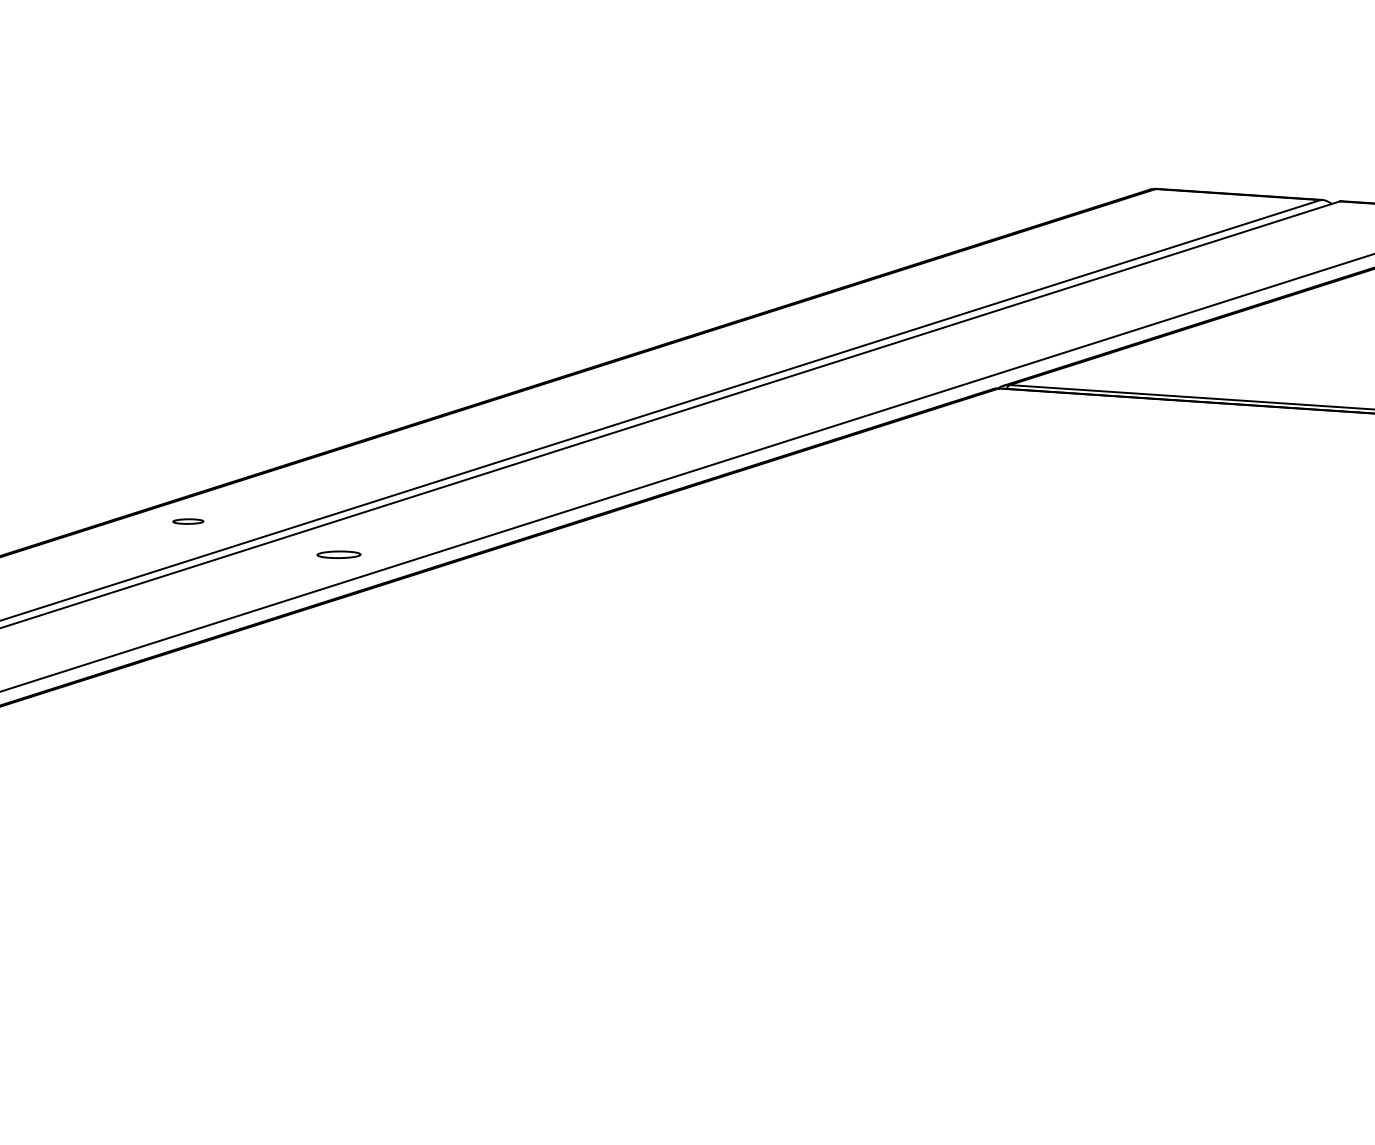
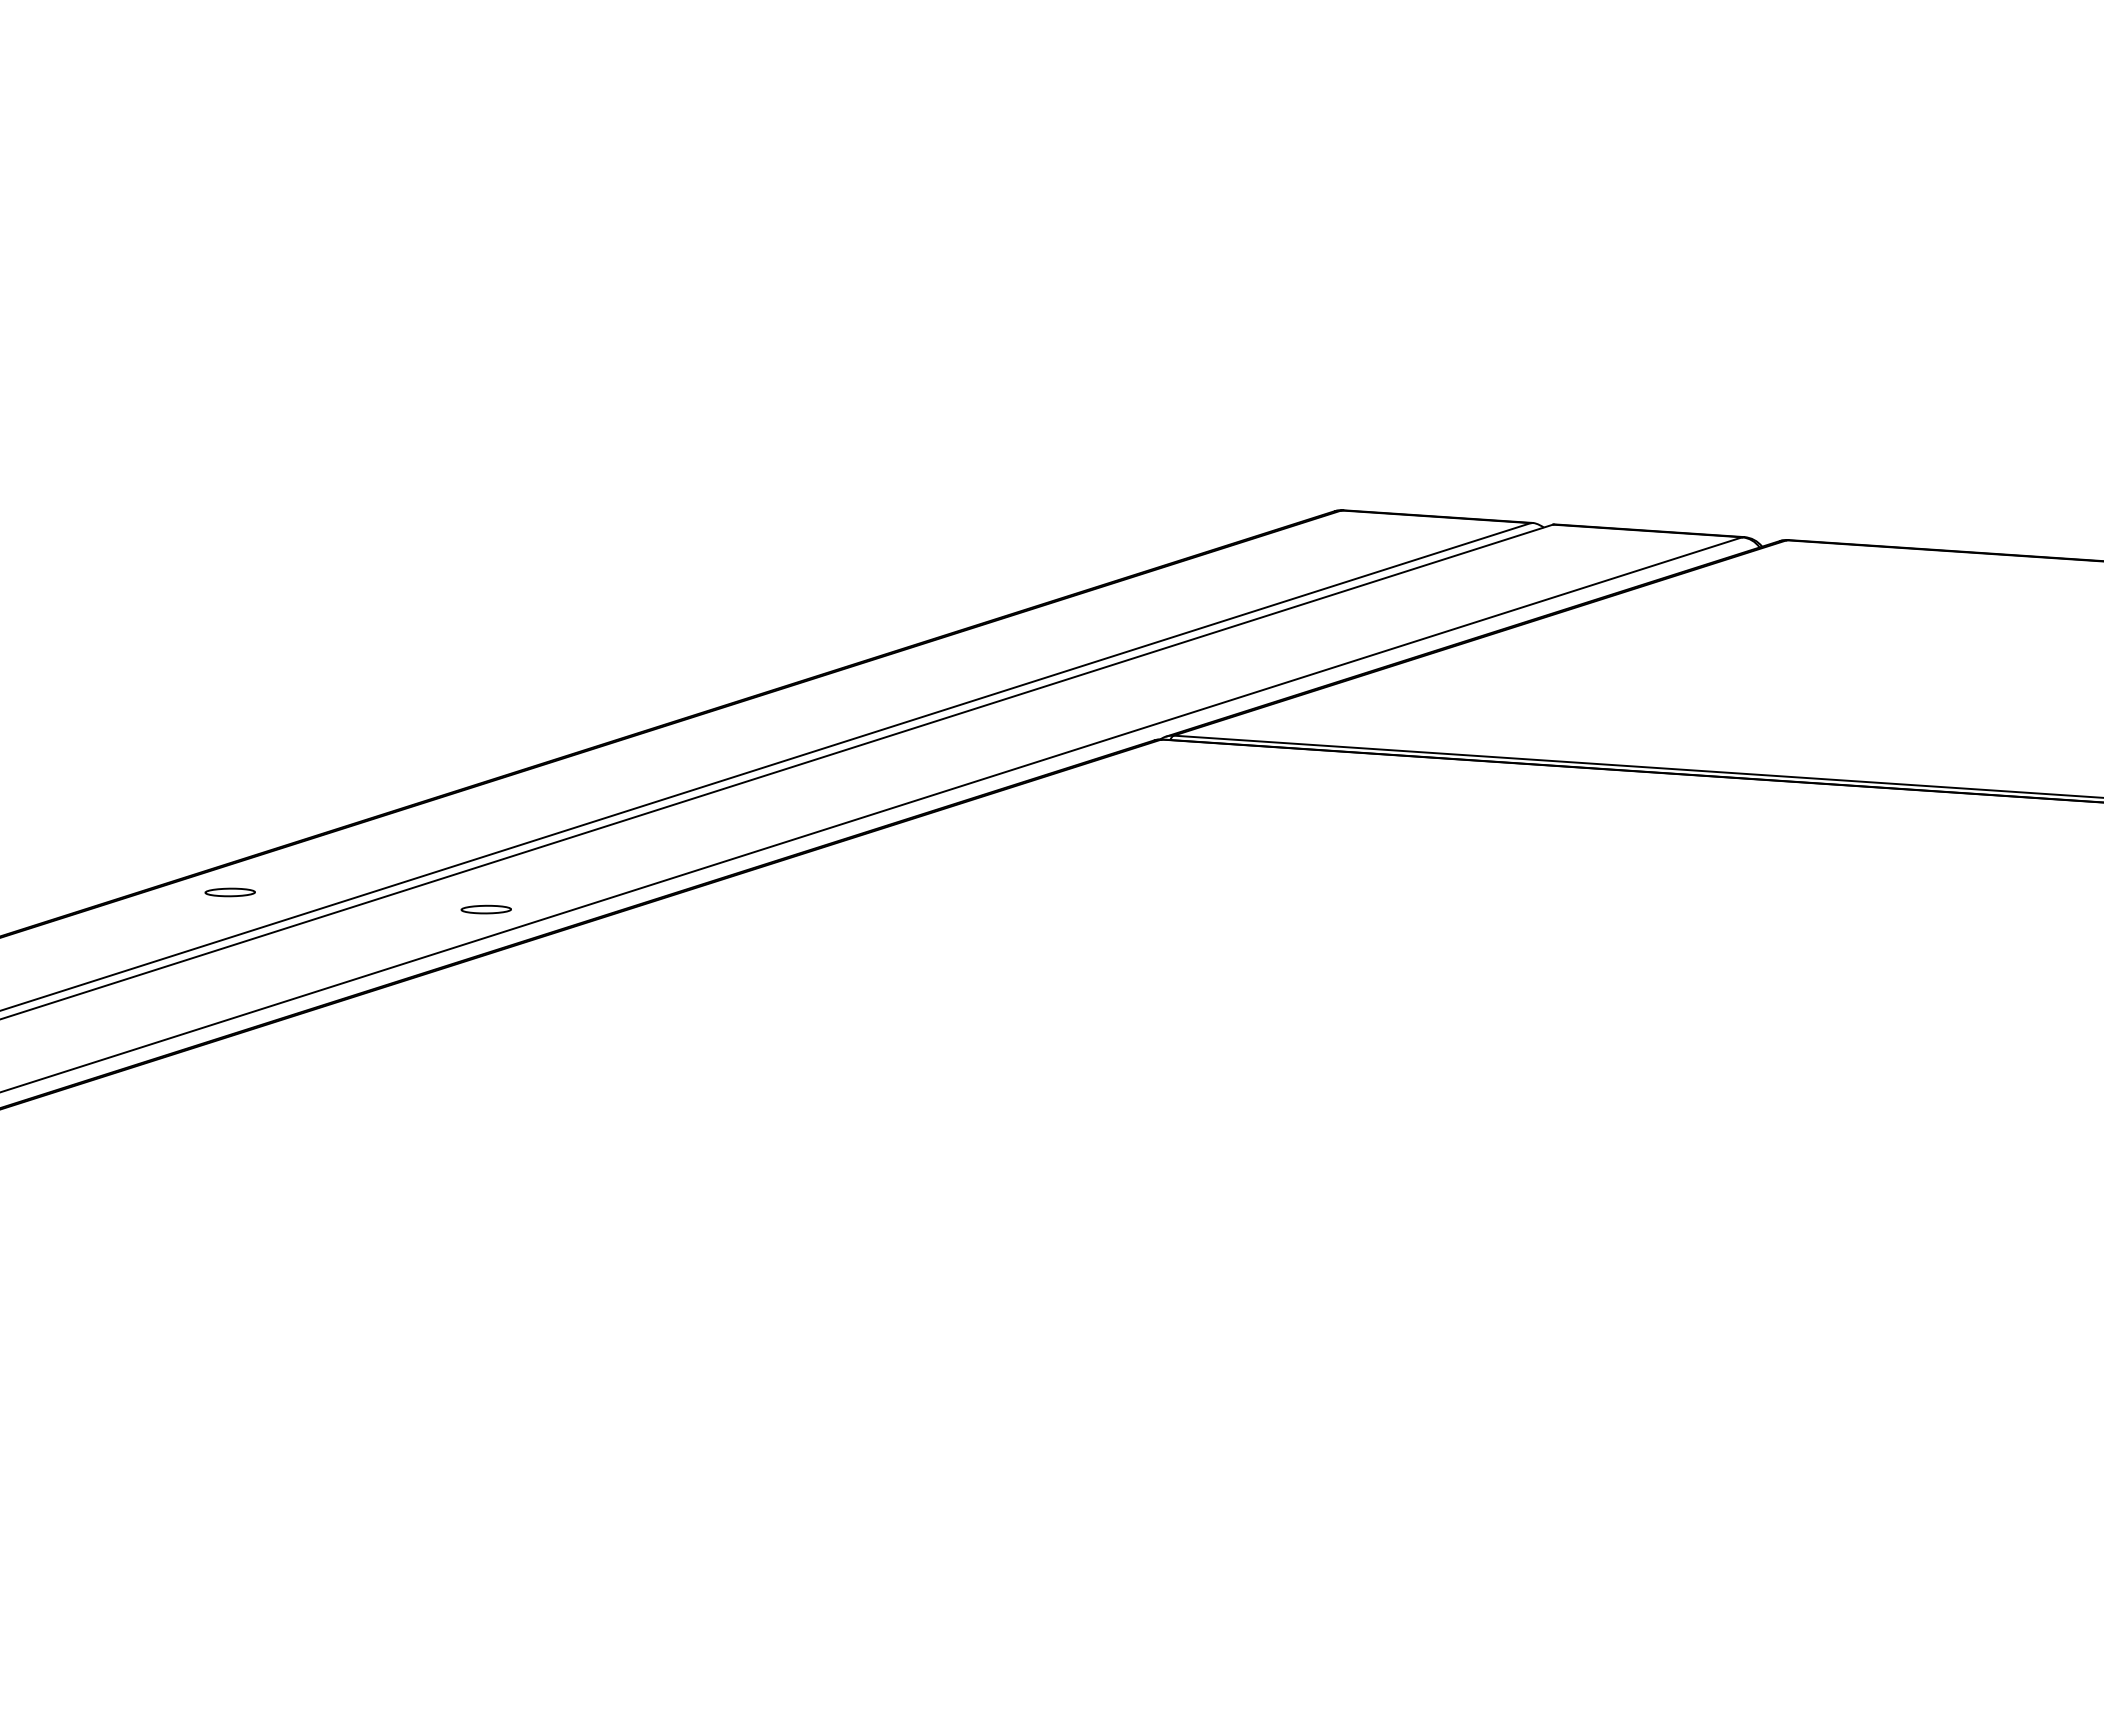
part: (187, 521) -> (229, 892), size x1.43
part: (338, 554) -> (485, 909), moved

